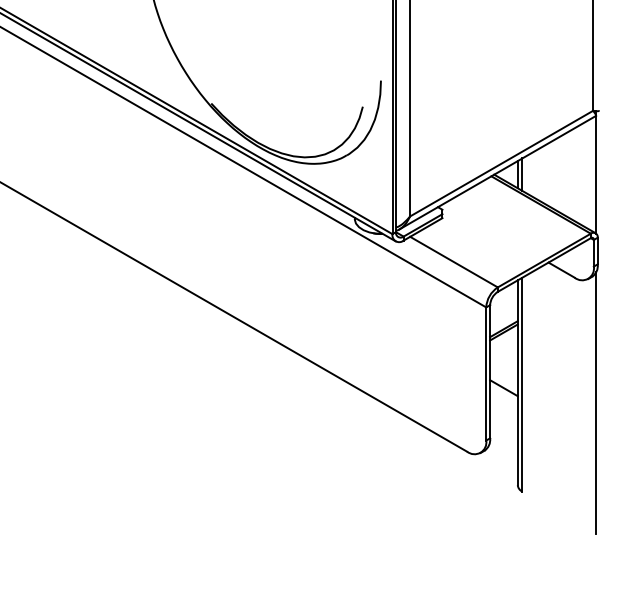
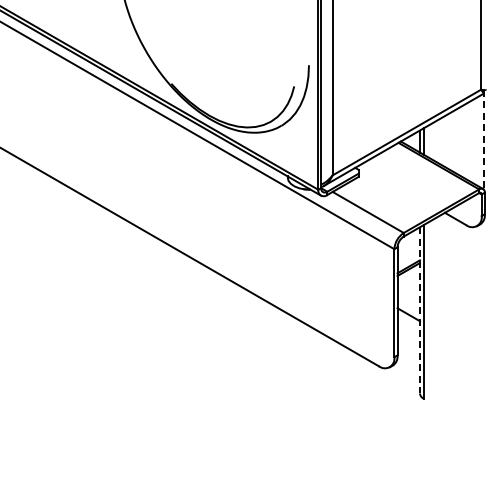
line: (596, 172) -> (483, 139), solid -> dashed
line: (517, 382) -> (419, 310), solid -> dashed
line: (596, 402) -> (483, 326), removed

